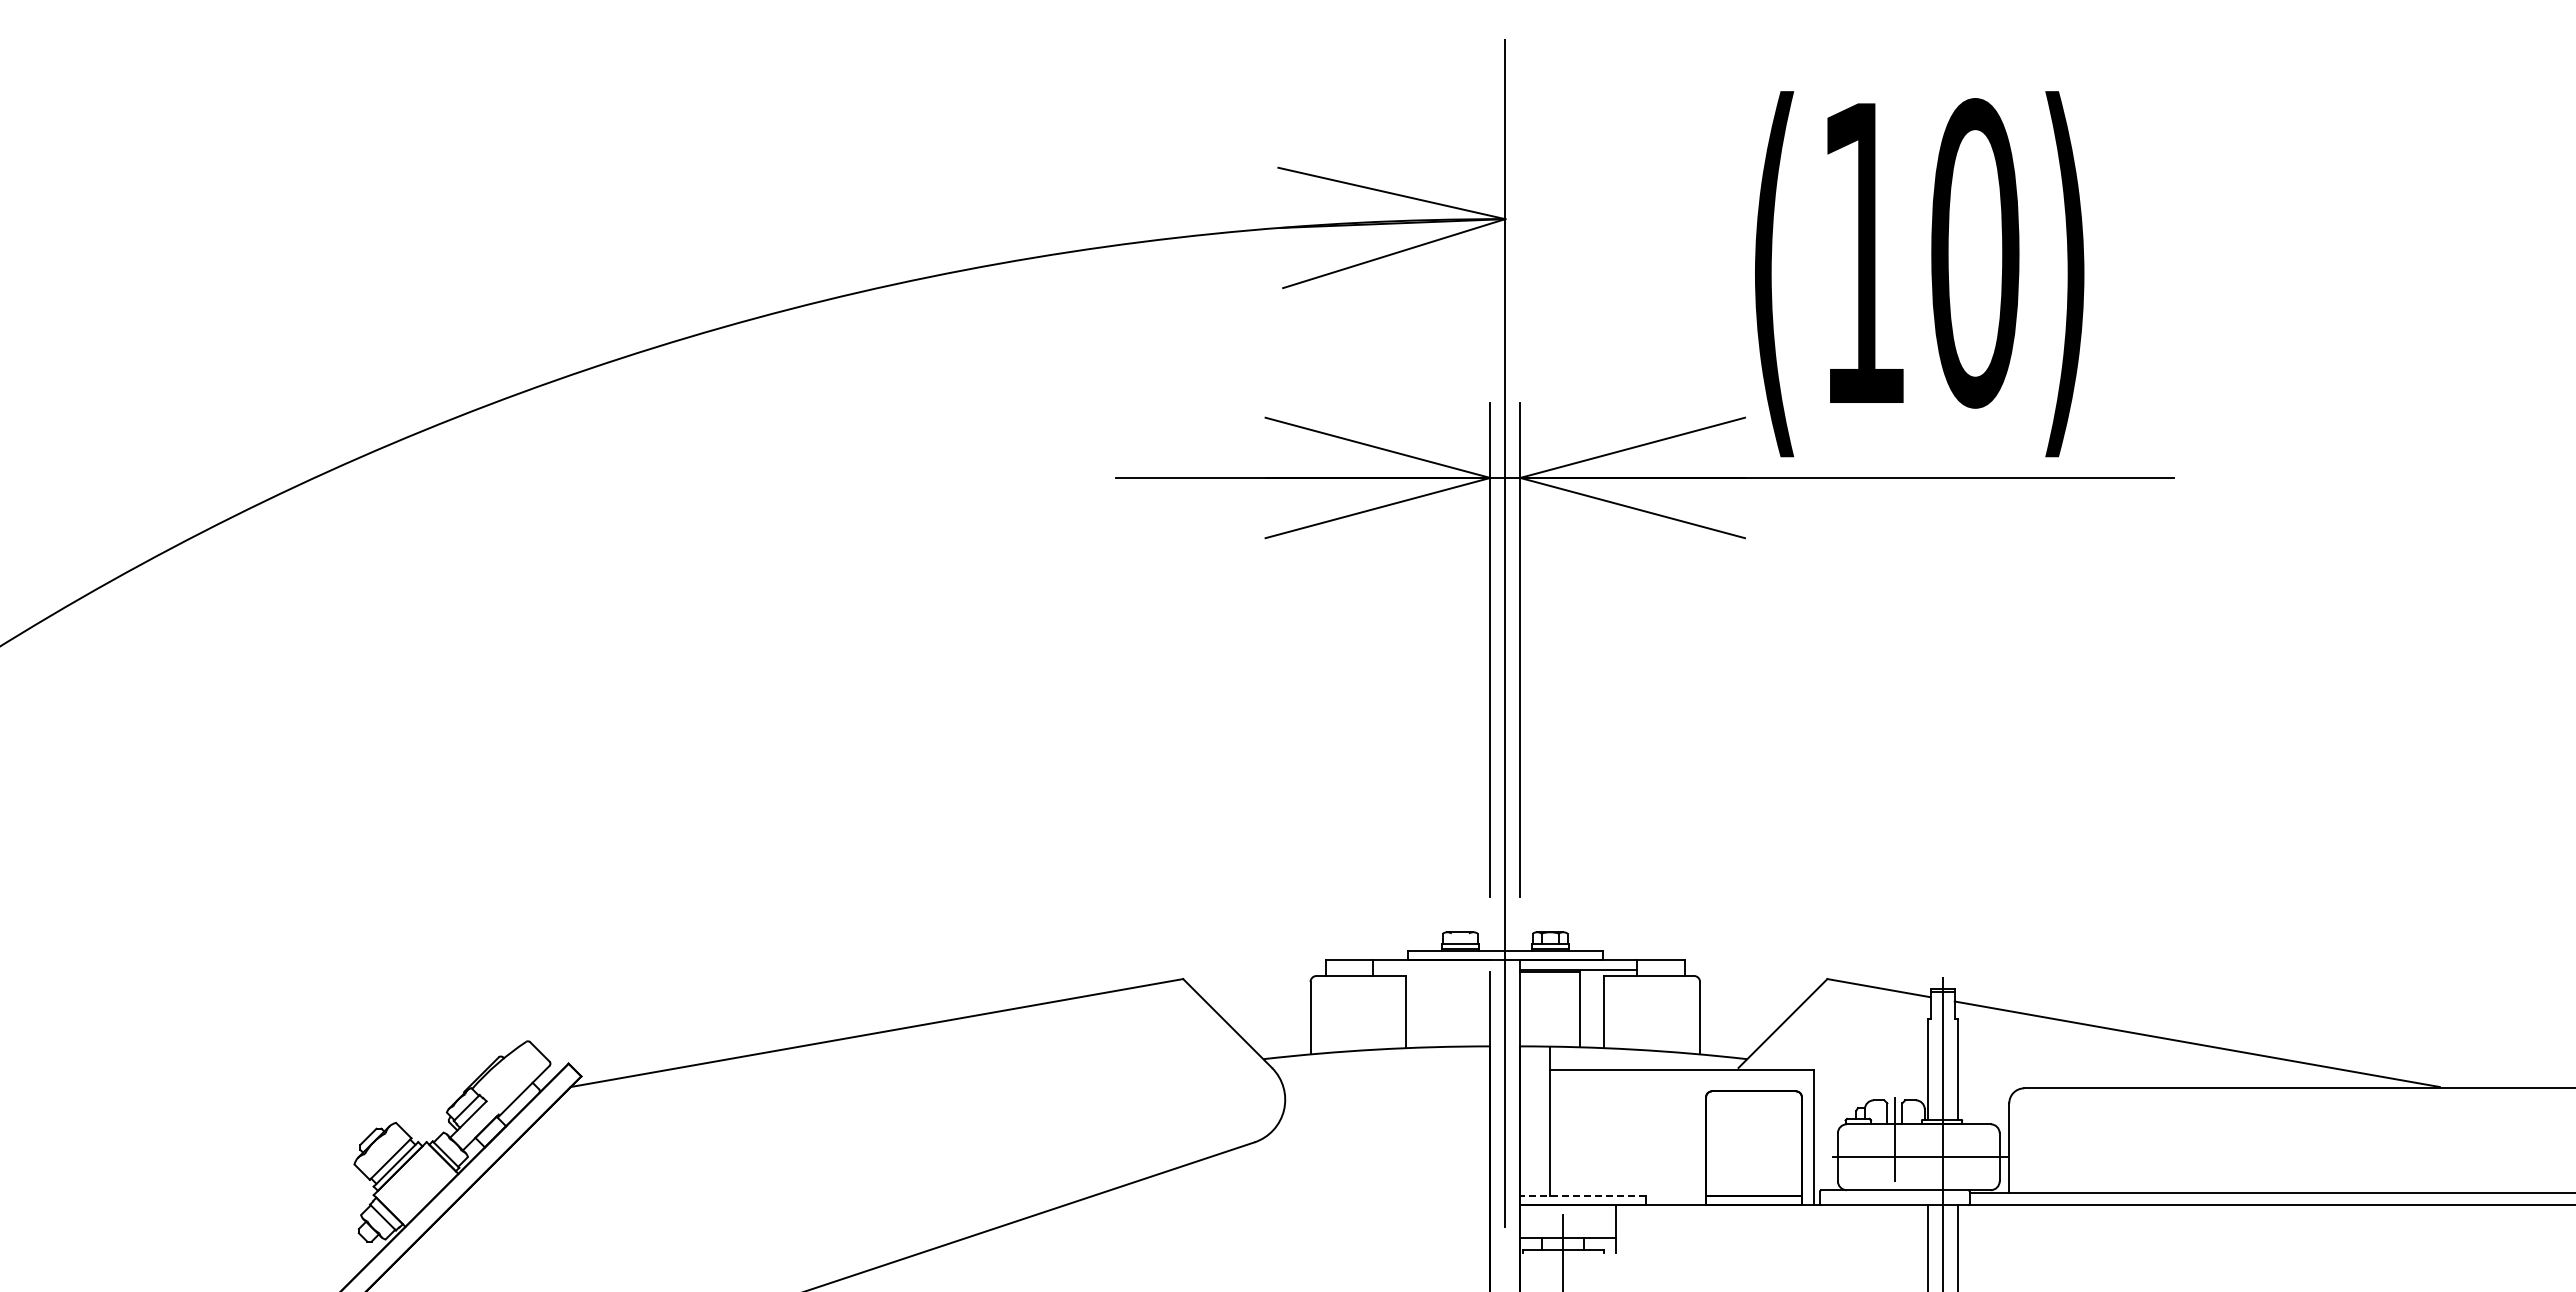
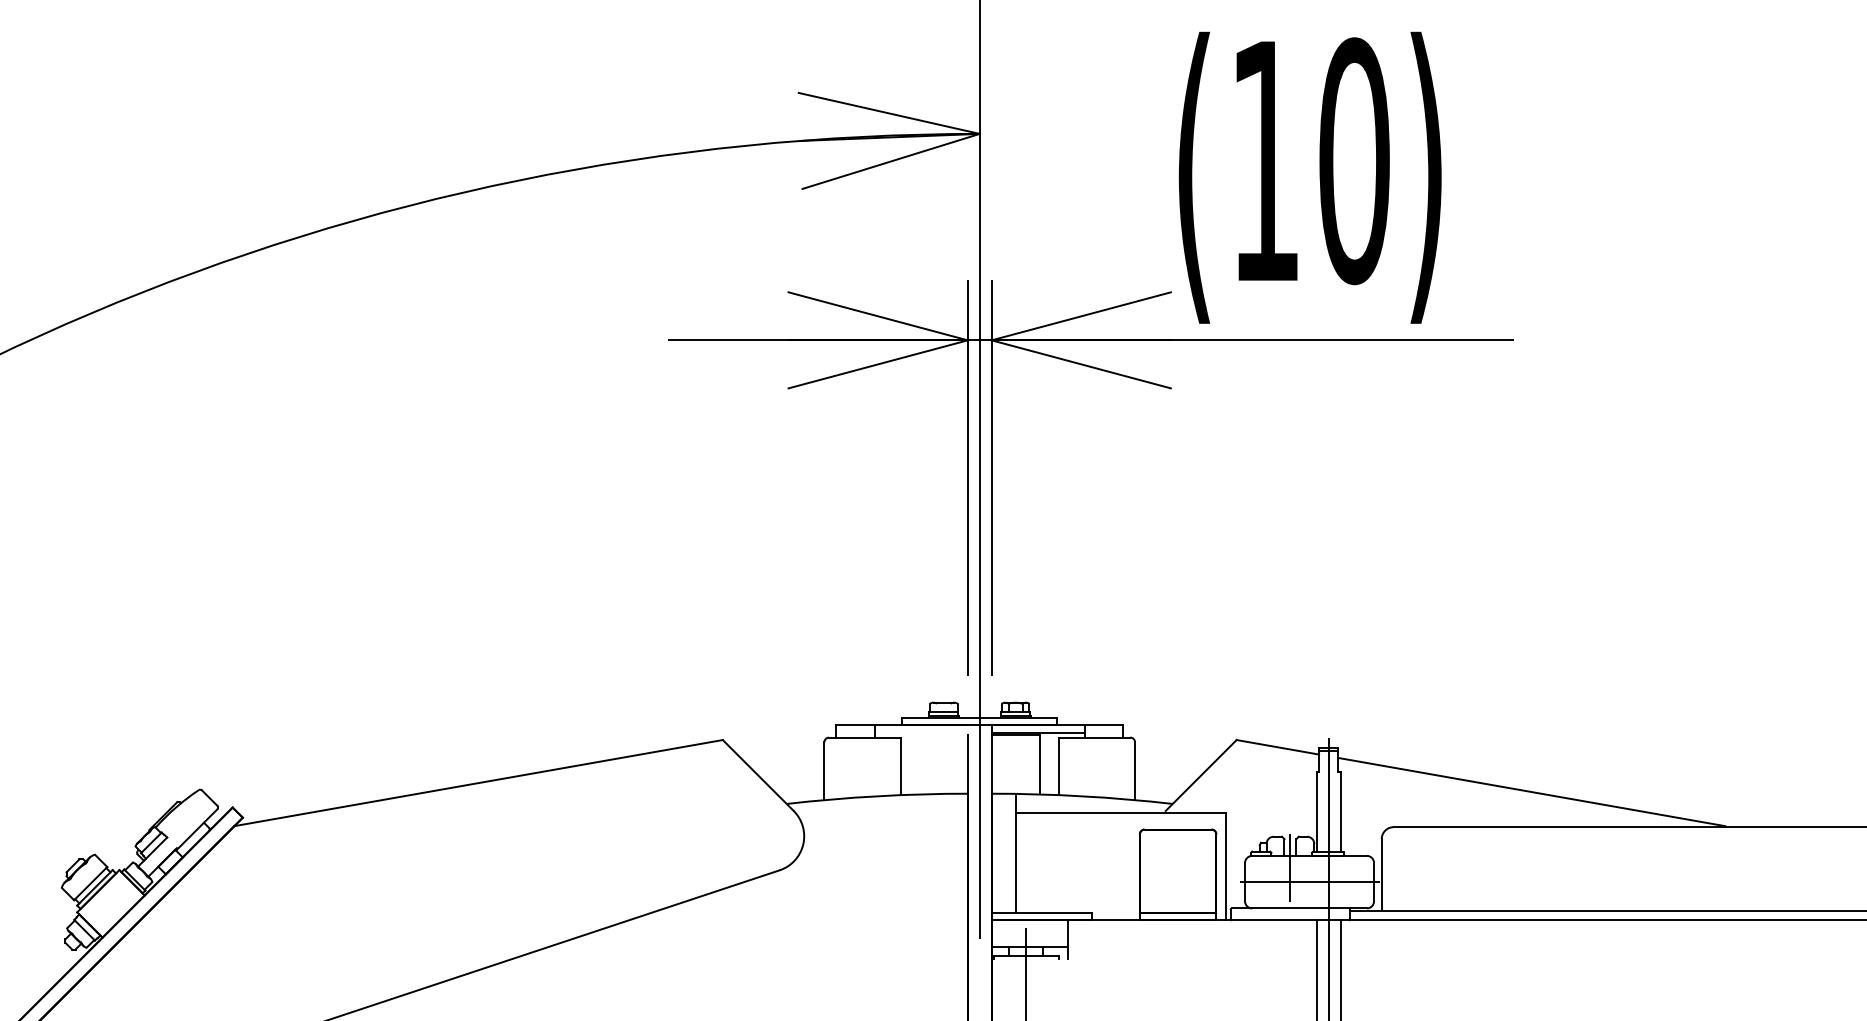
line: (1583, 1195) -> (1042, 912), dashed -> solid

